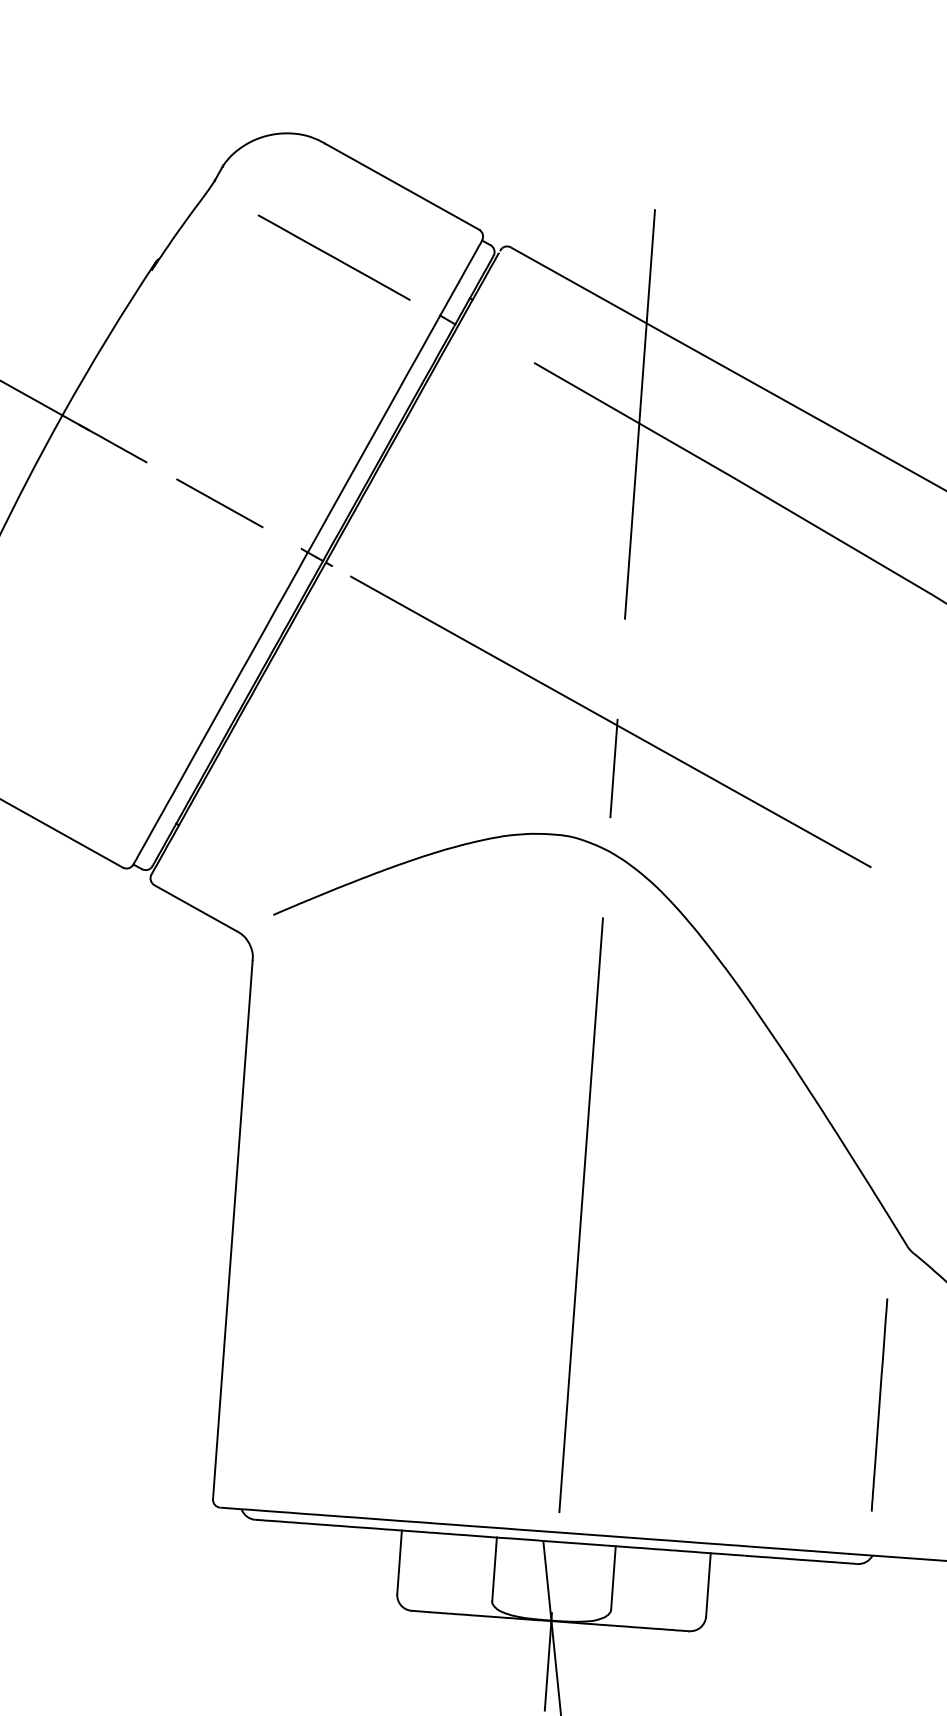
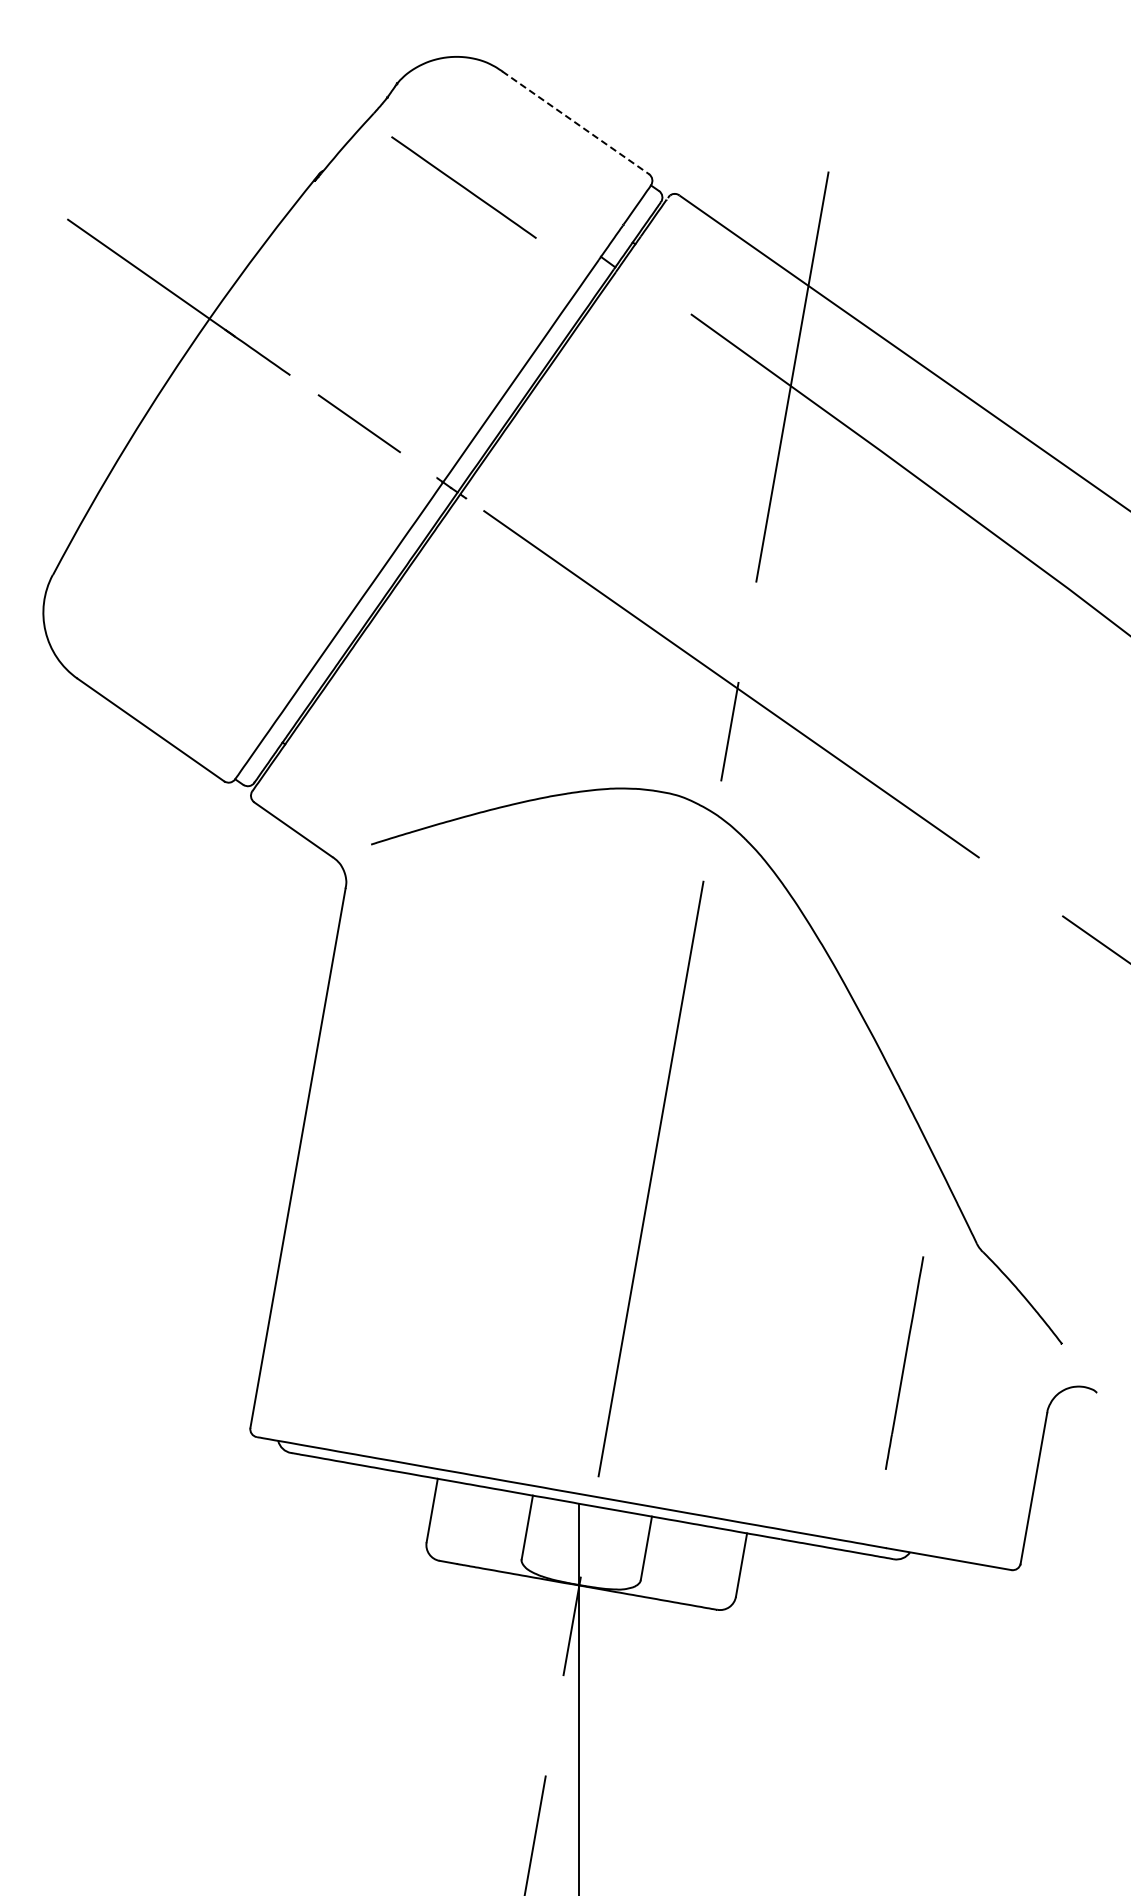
line: (401, 187) -> (575, 123), solid -> dashed
line: (333, 257) -> (463, 187), moved
line: (879, 1404) -> (904, 1362), moved

